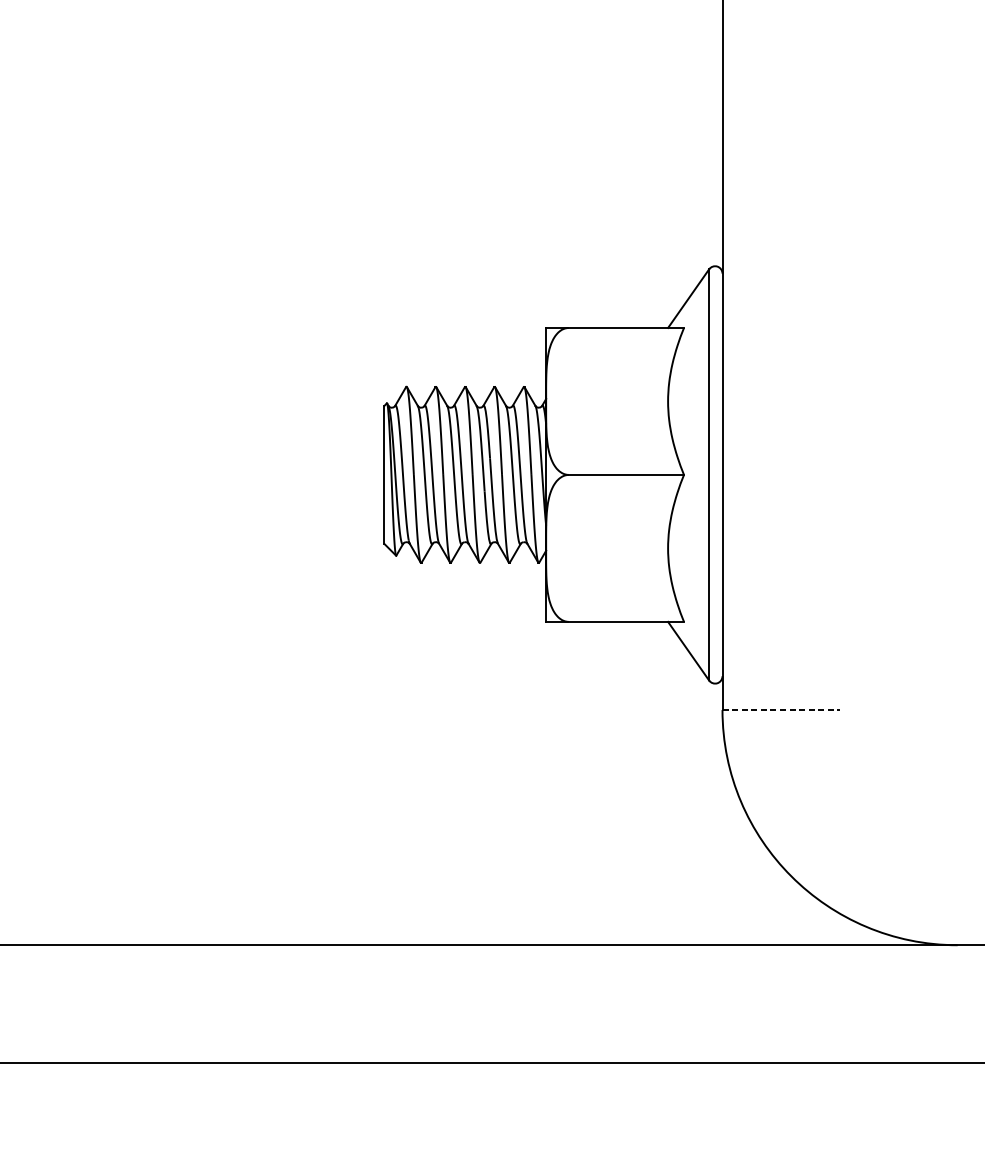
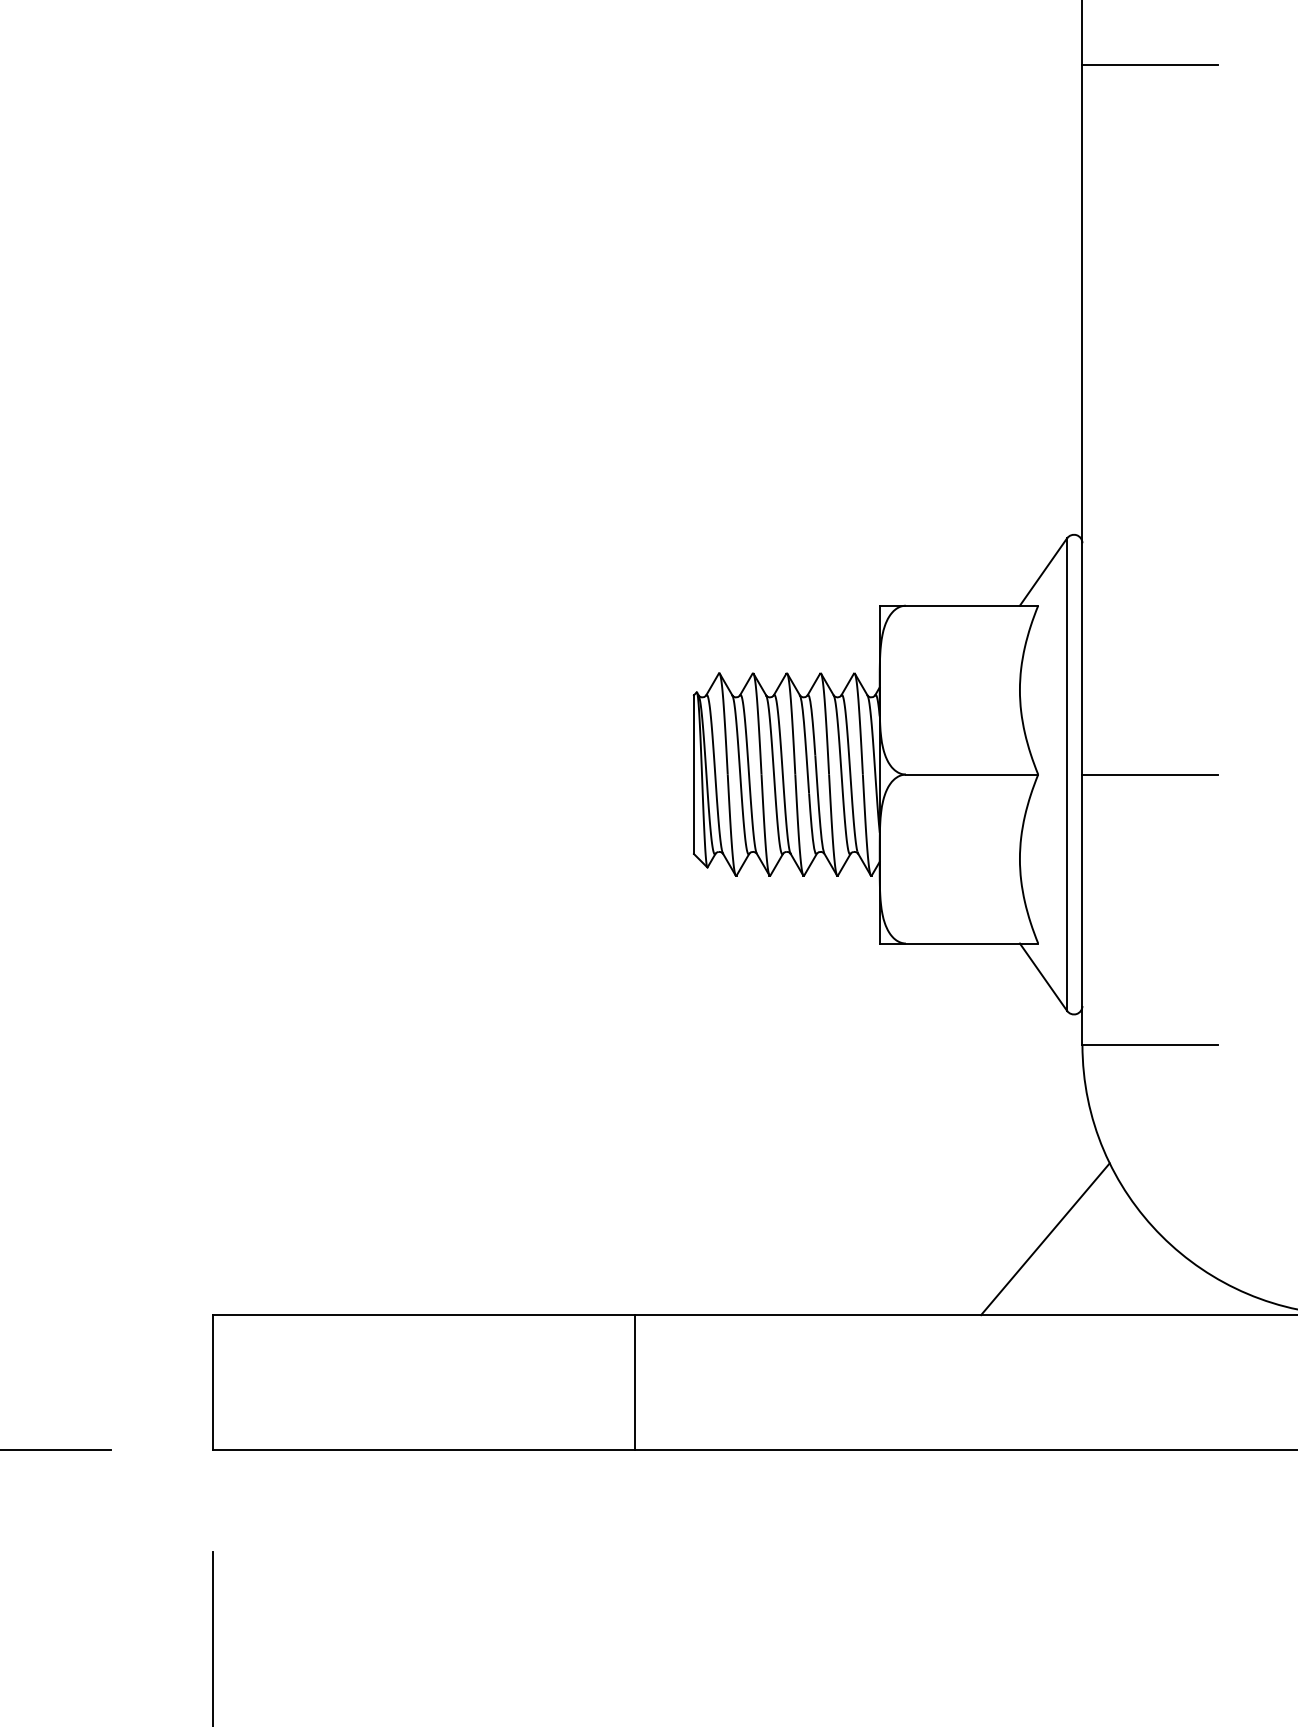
line: (780, 474) -> (1149, 774), added
line: (781, 709) -> (1150, 1044), dashed -> solid
line: (690, 879) -> (1045, 1239), added
line: (332, 1003) -> (634, 1382), added

